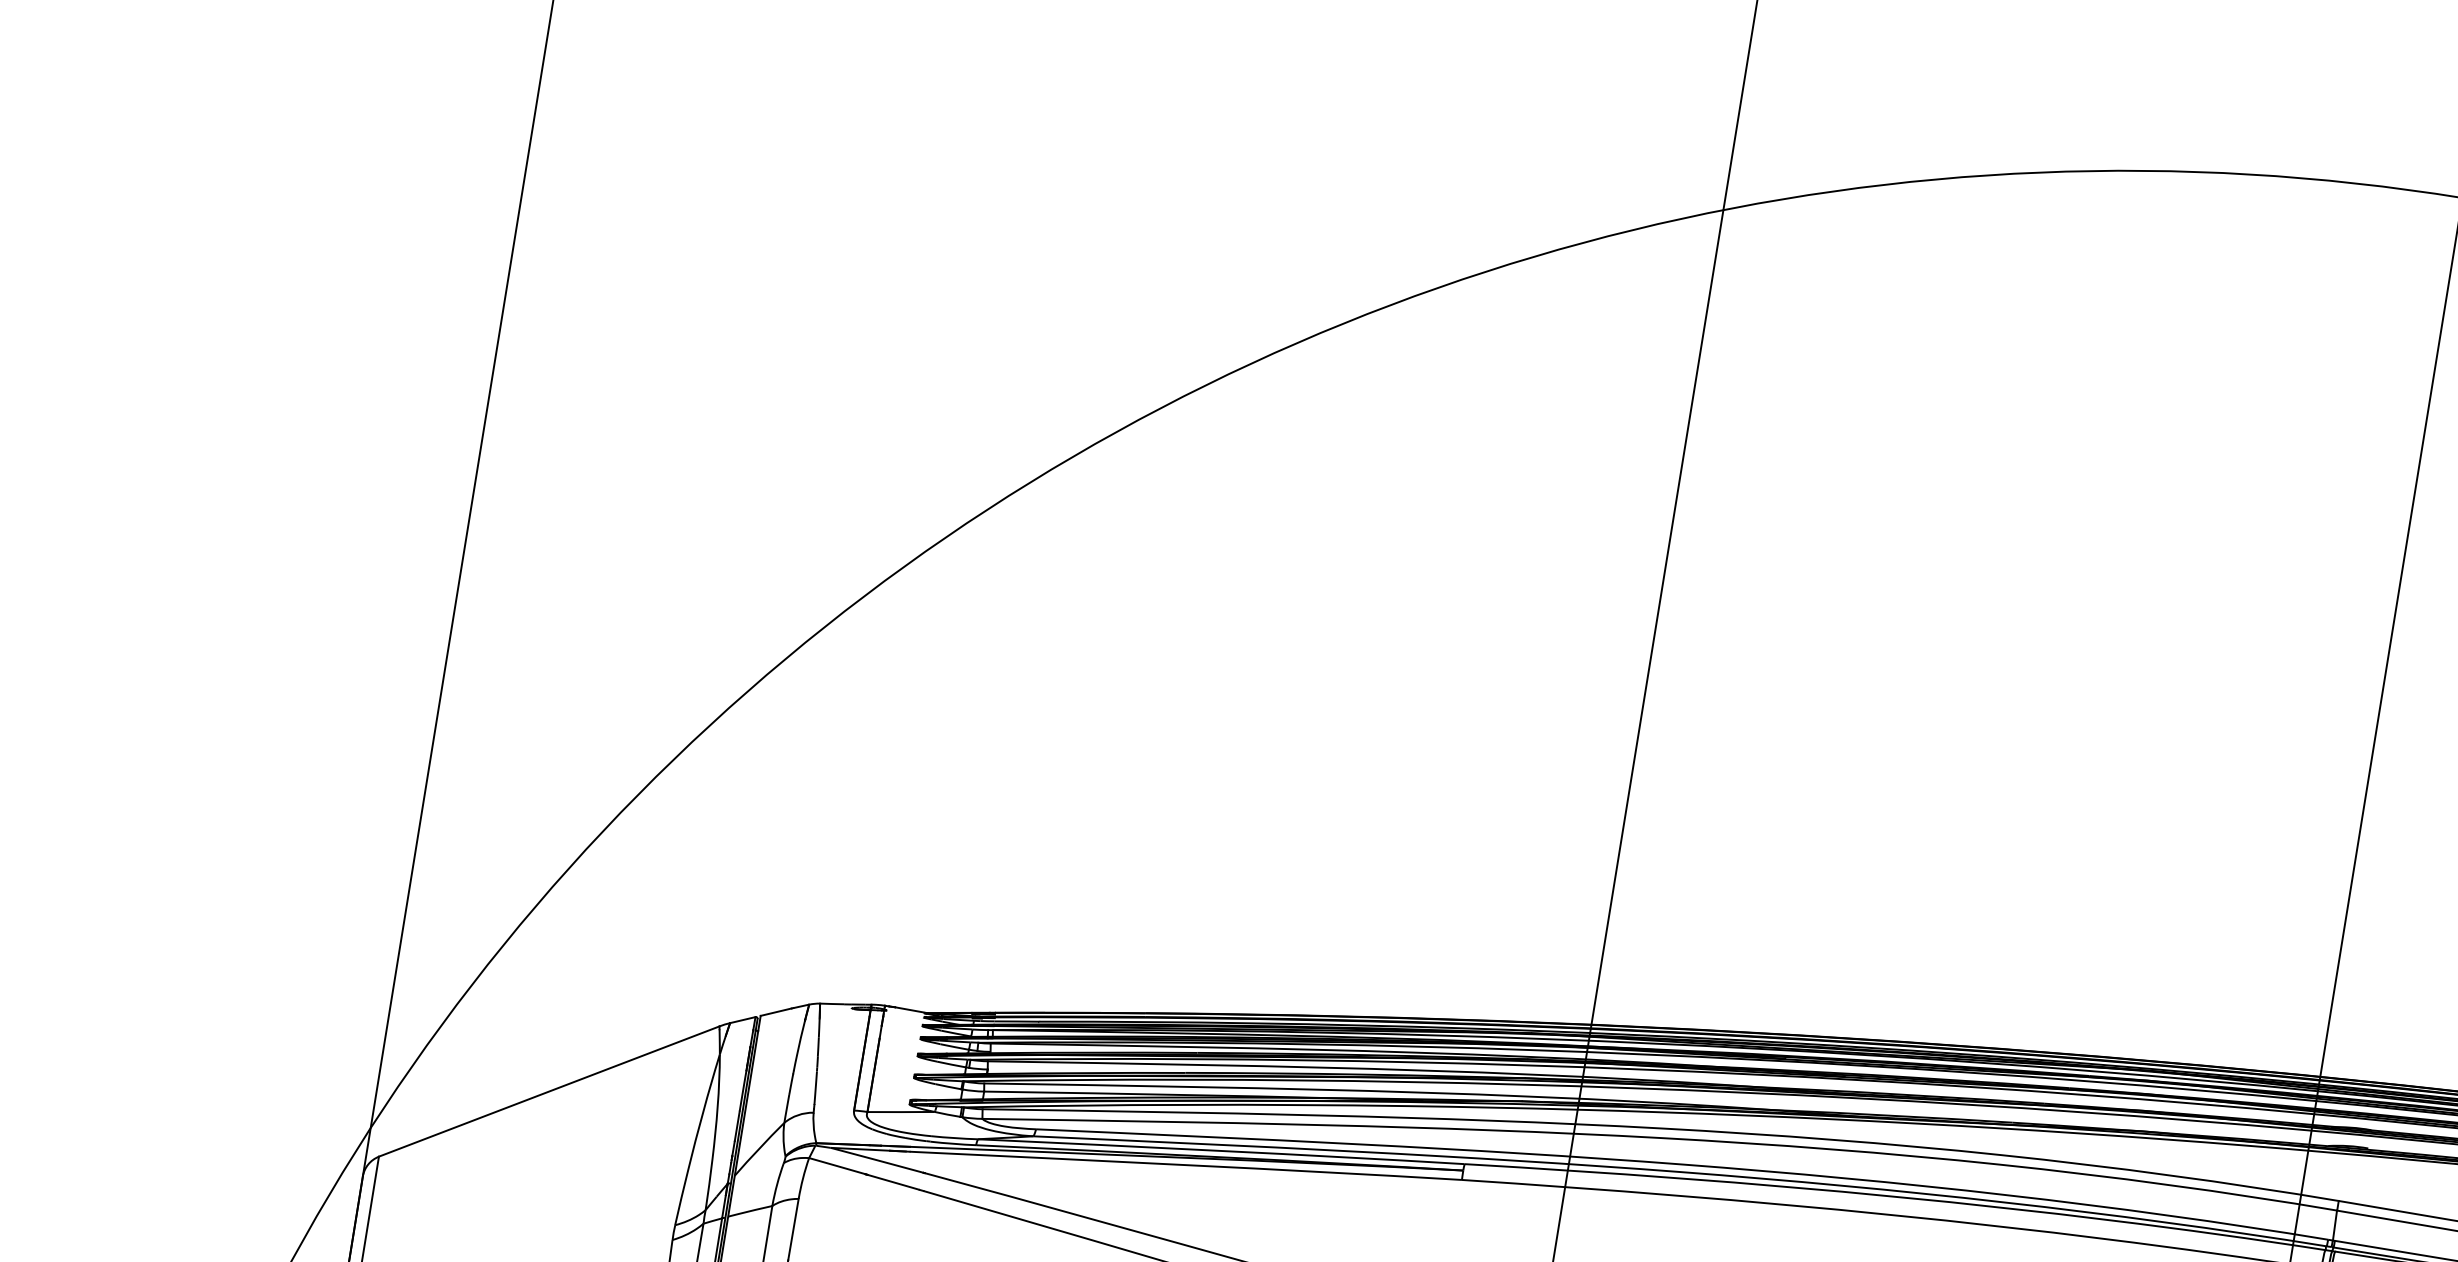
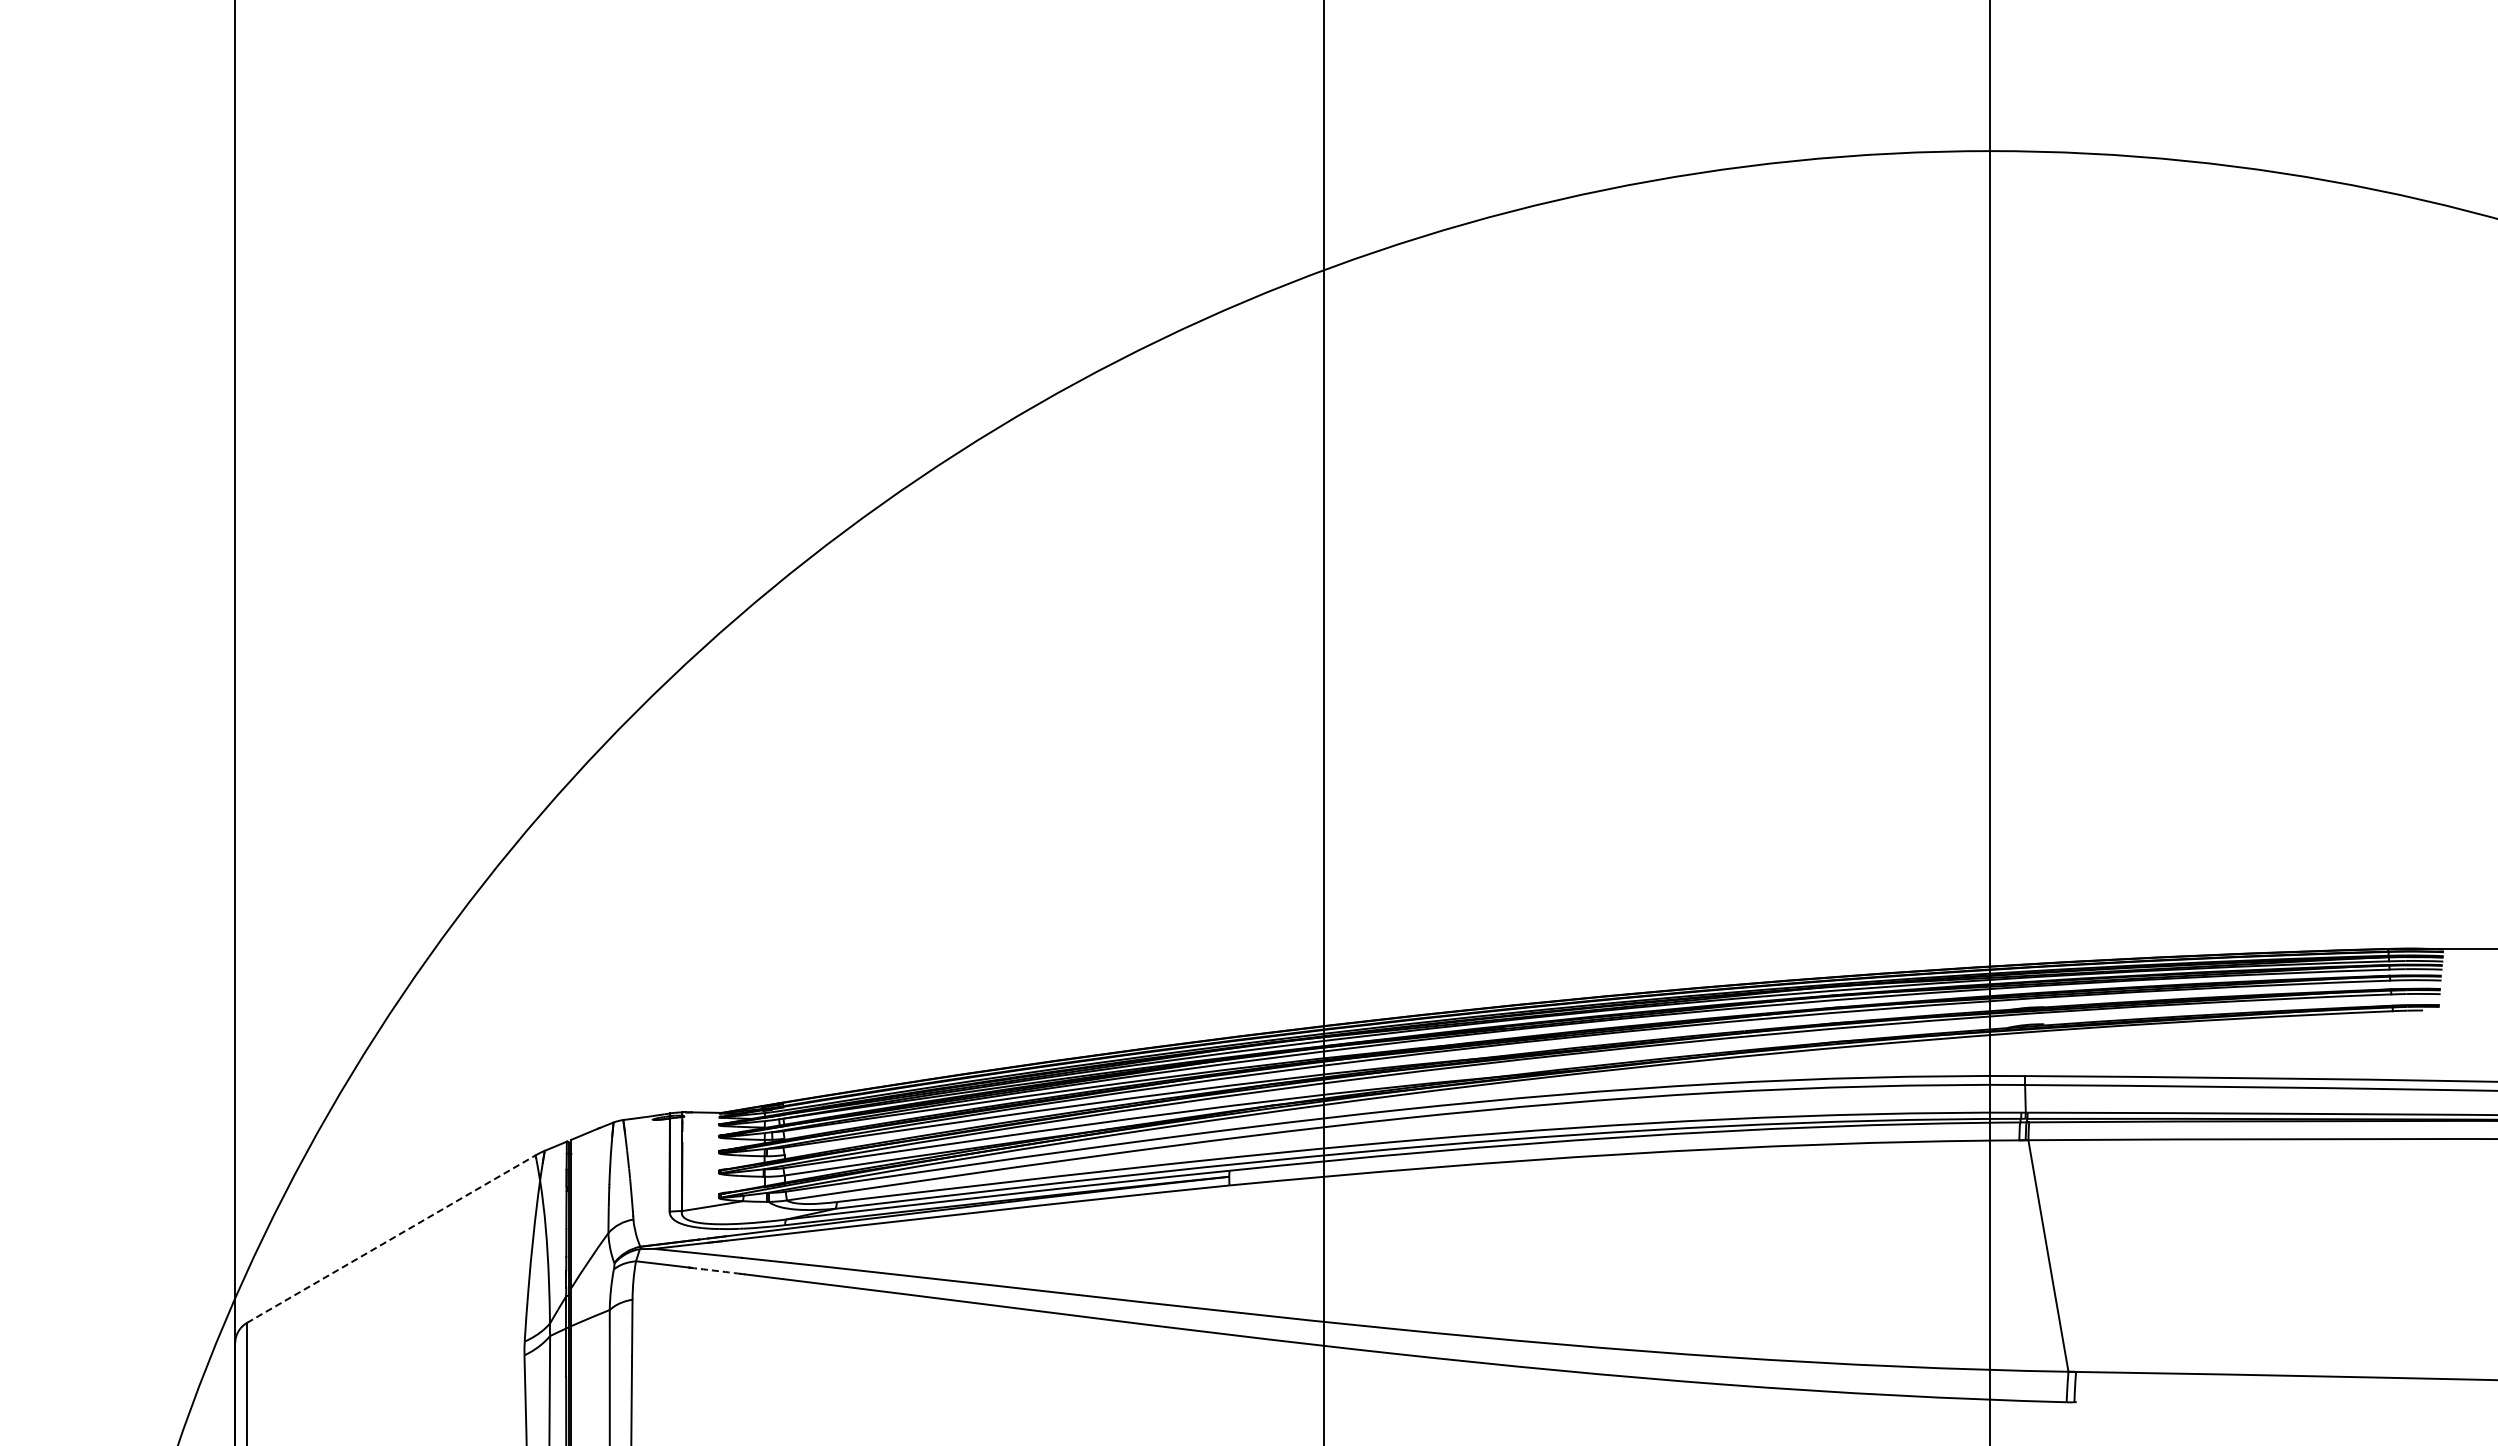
line: (549, 1091) -> (391, 1239), solid -> dashed
arc: (894, 1182) -> (716, 1270), solid -> dashed

